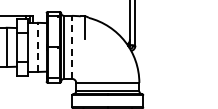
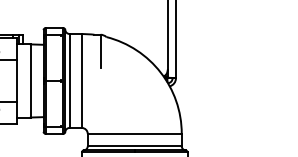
line: (37, 47) -> (30, 81), dashed -> solid
line: (72, 47) -> (82, 81), dashed -> solid

